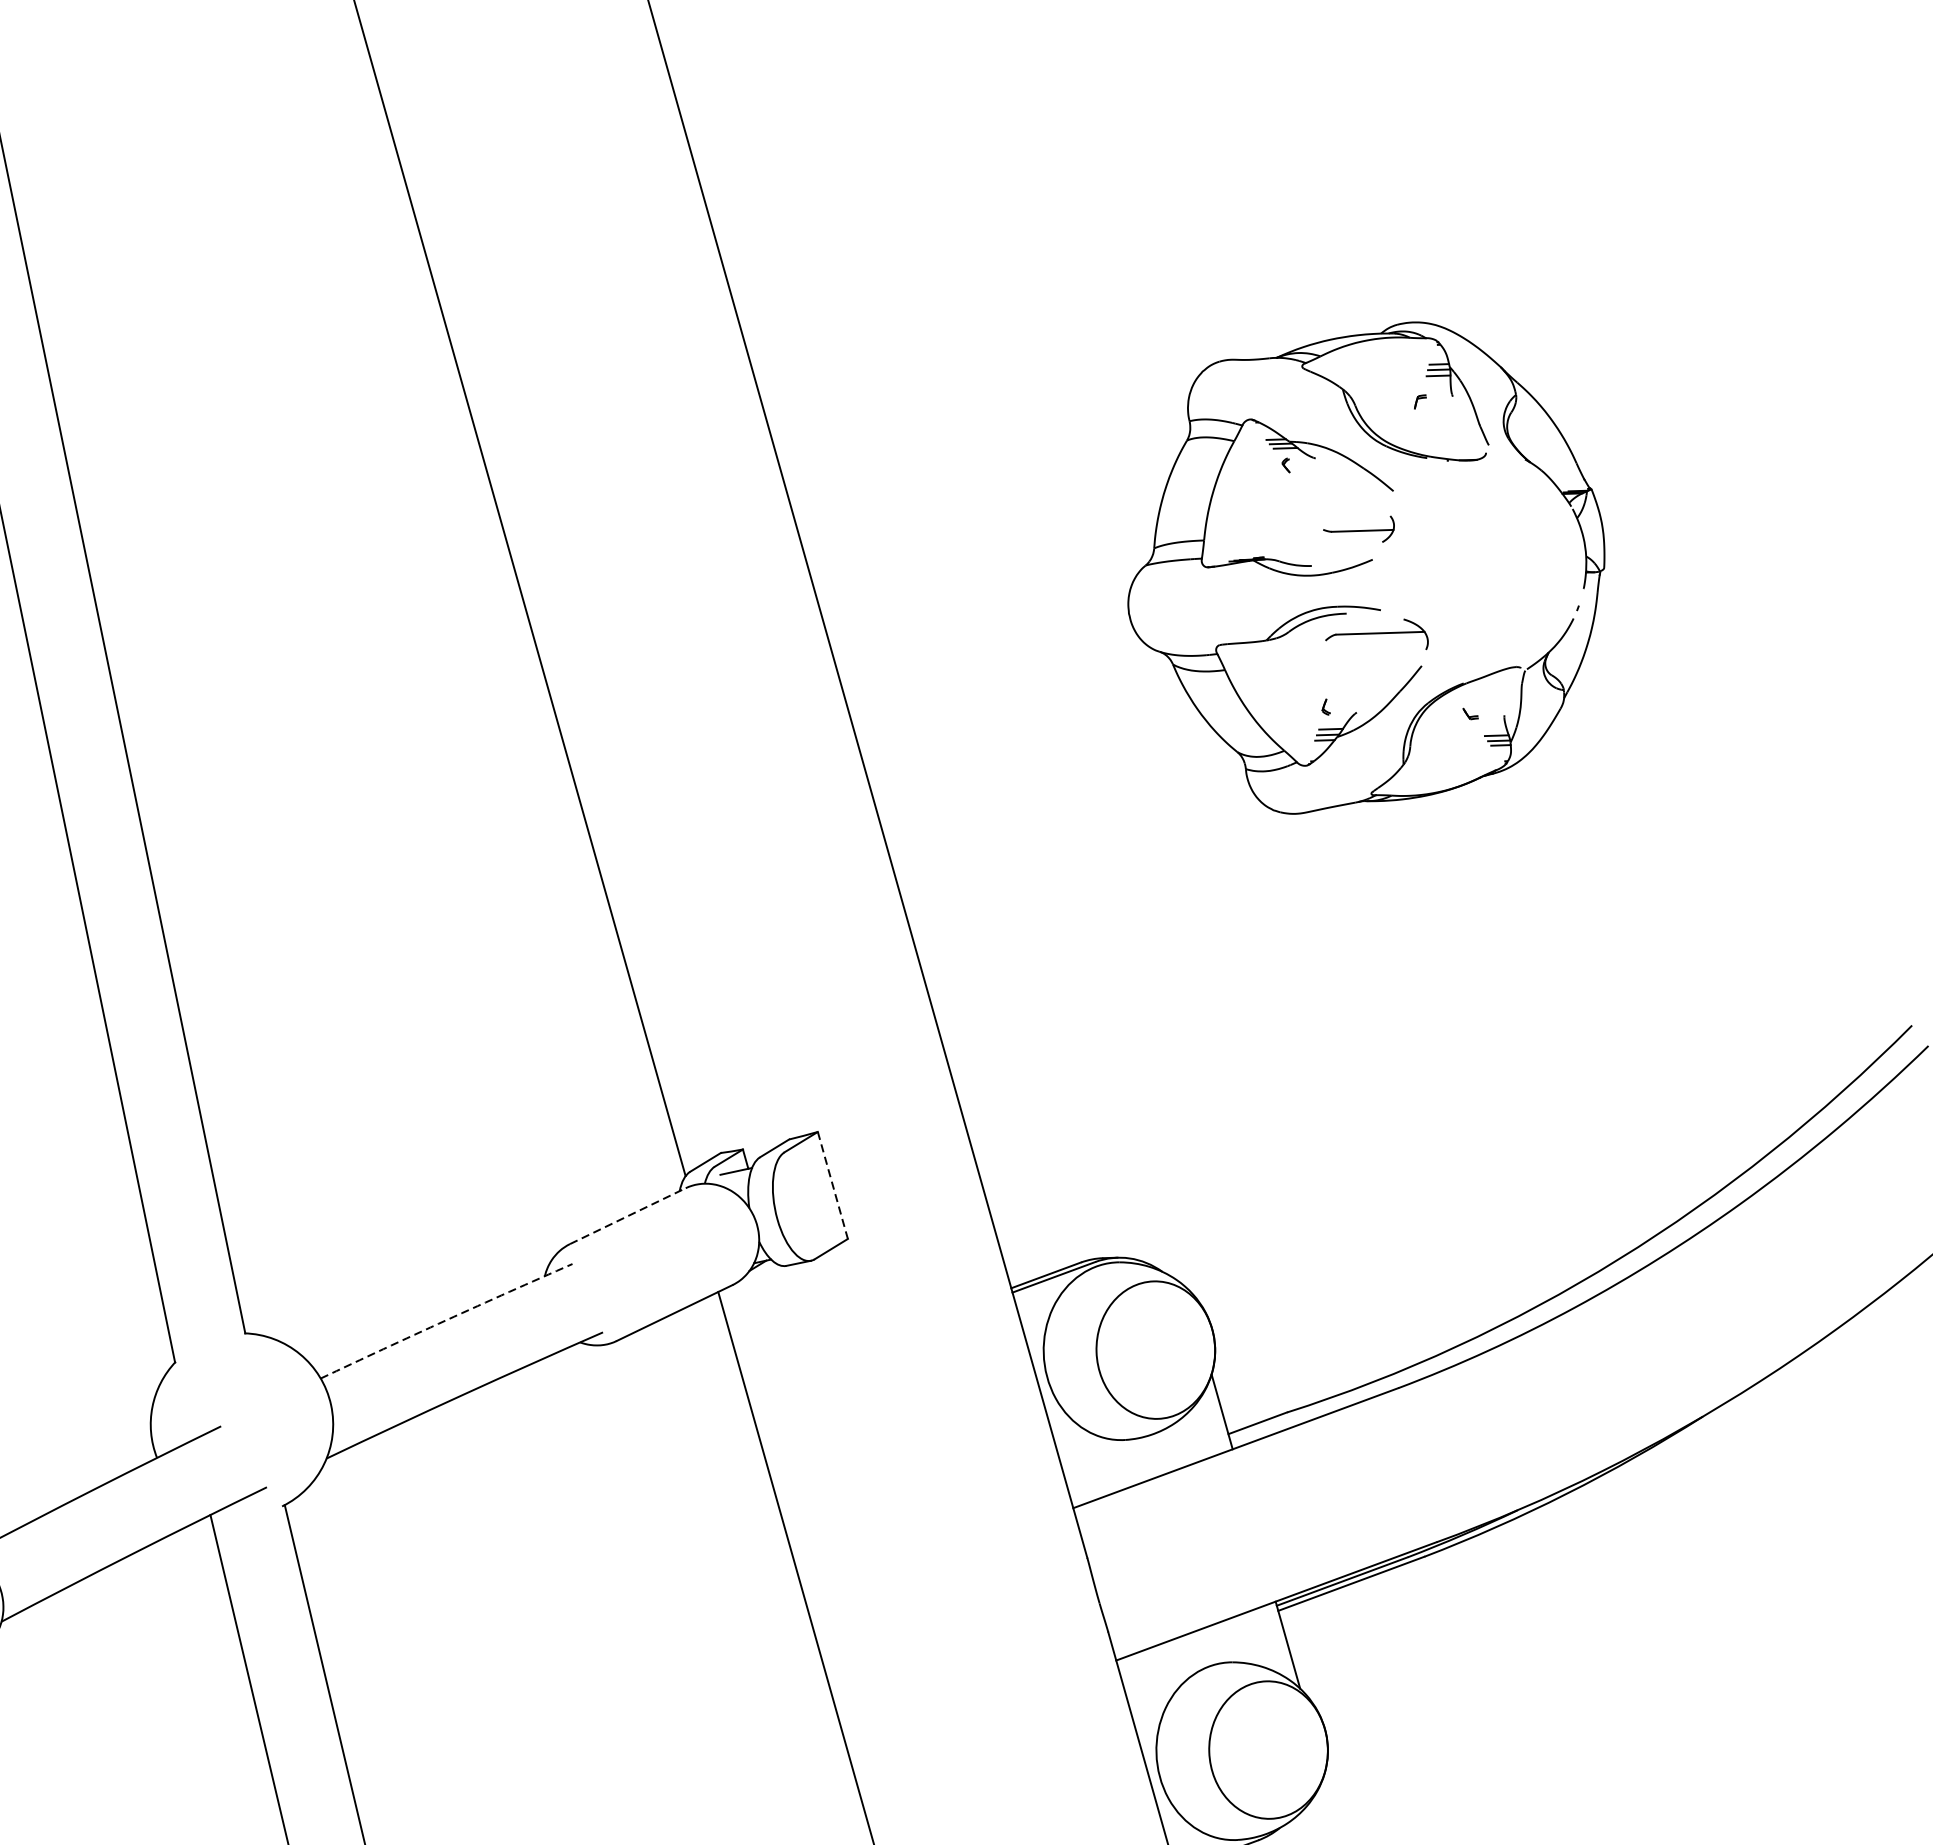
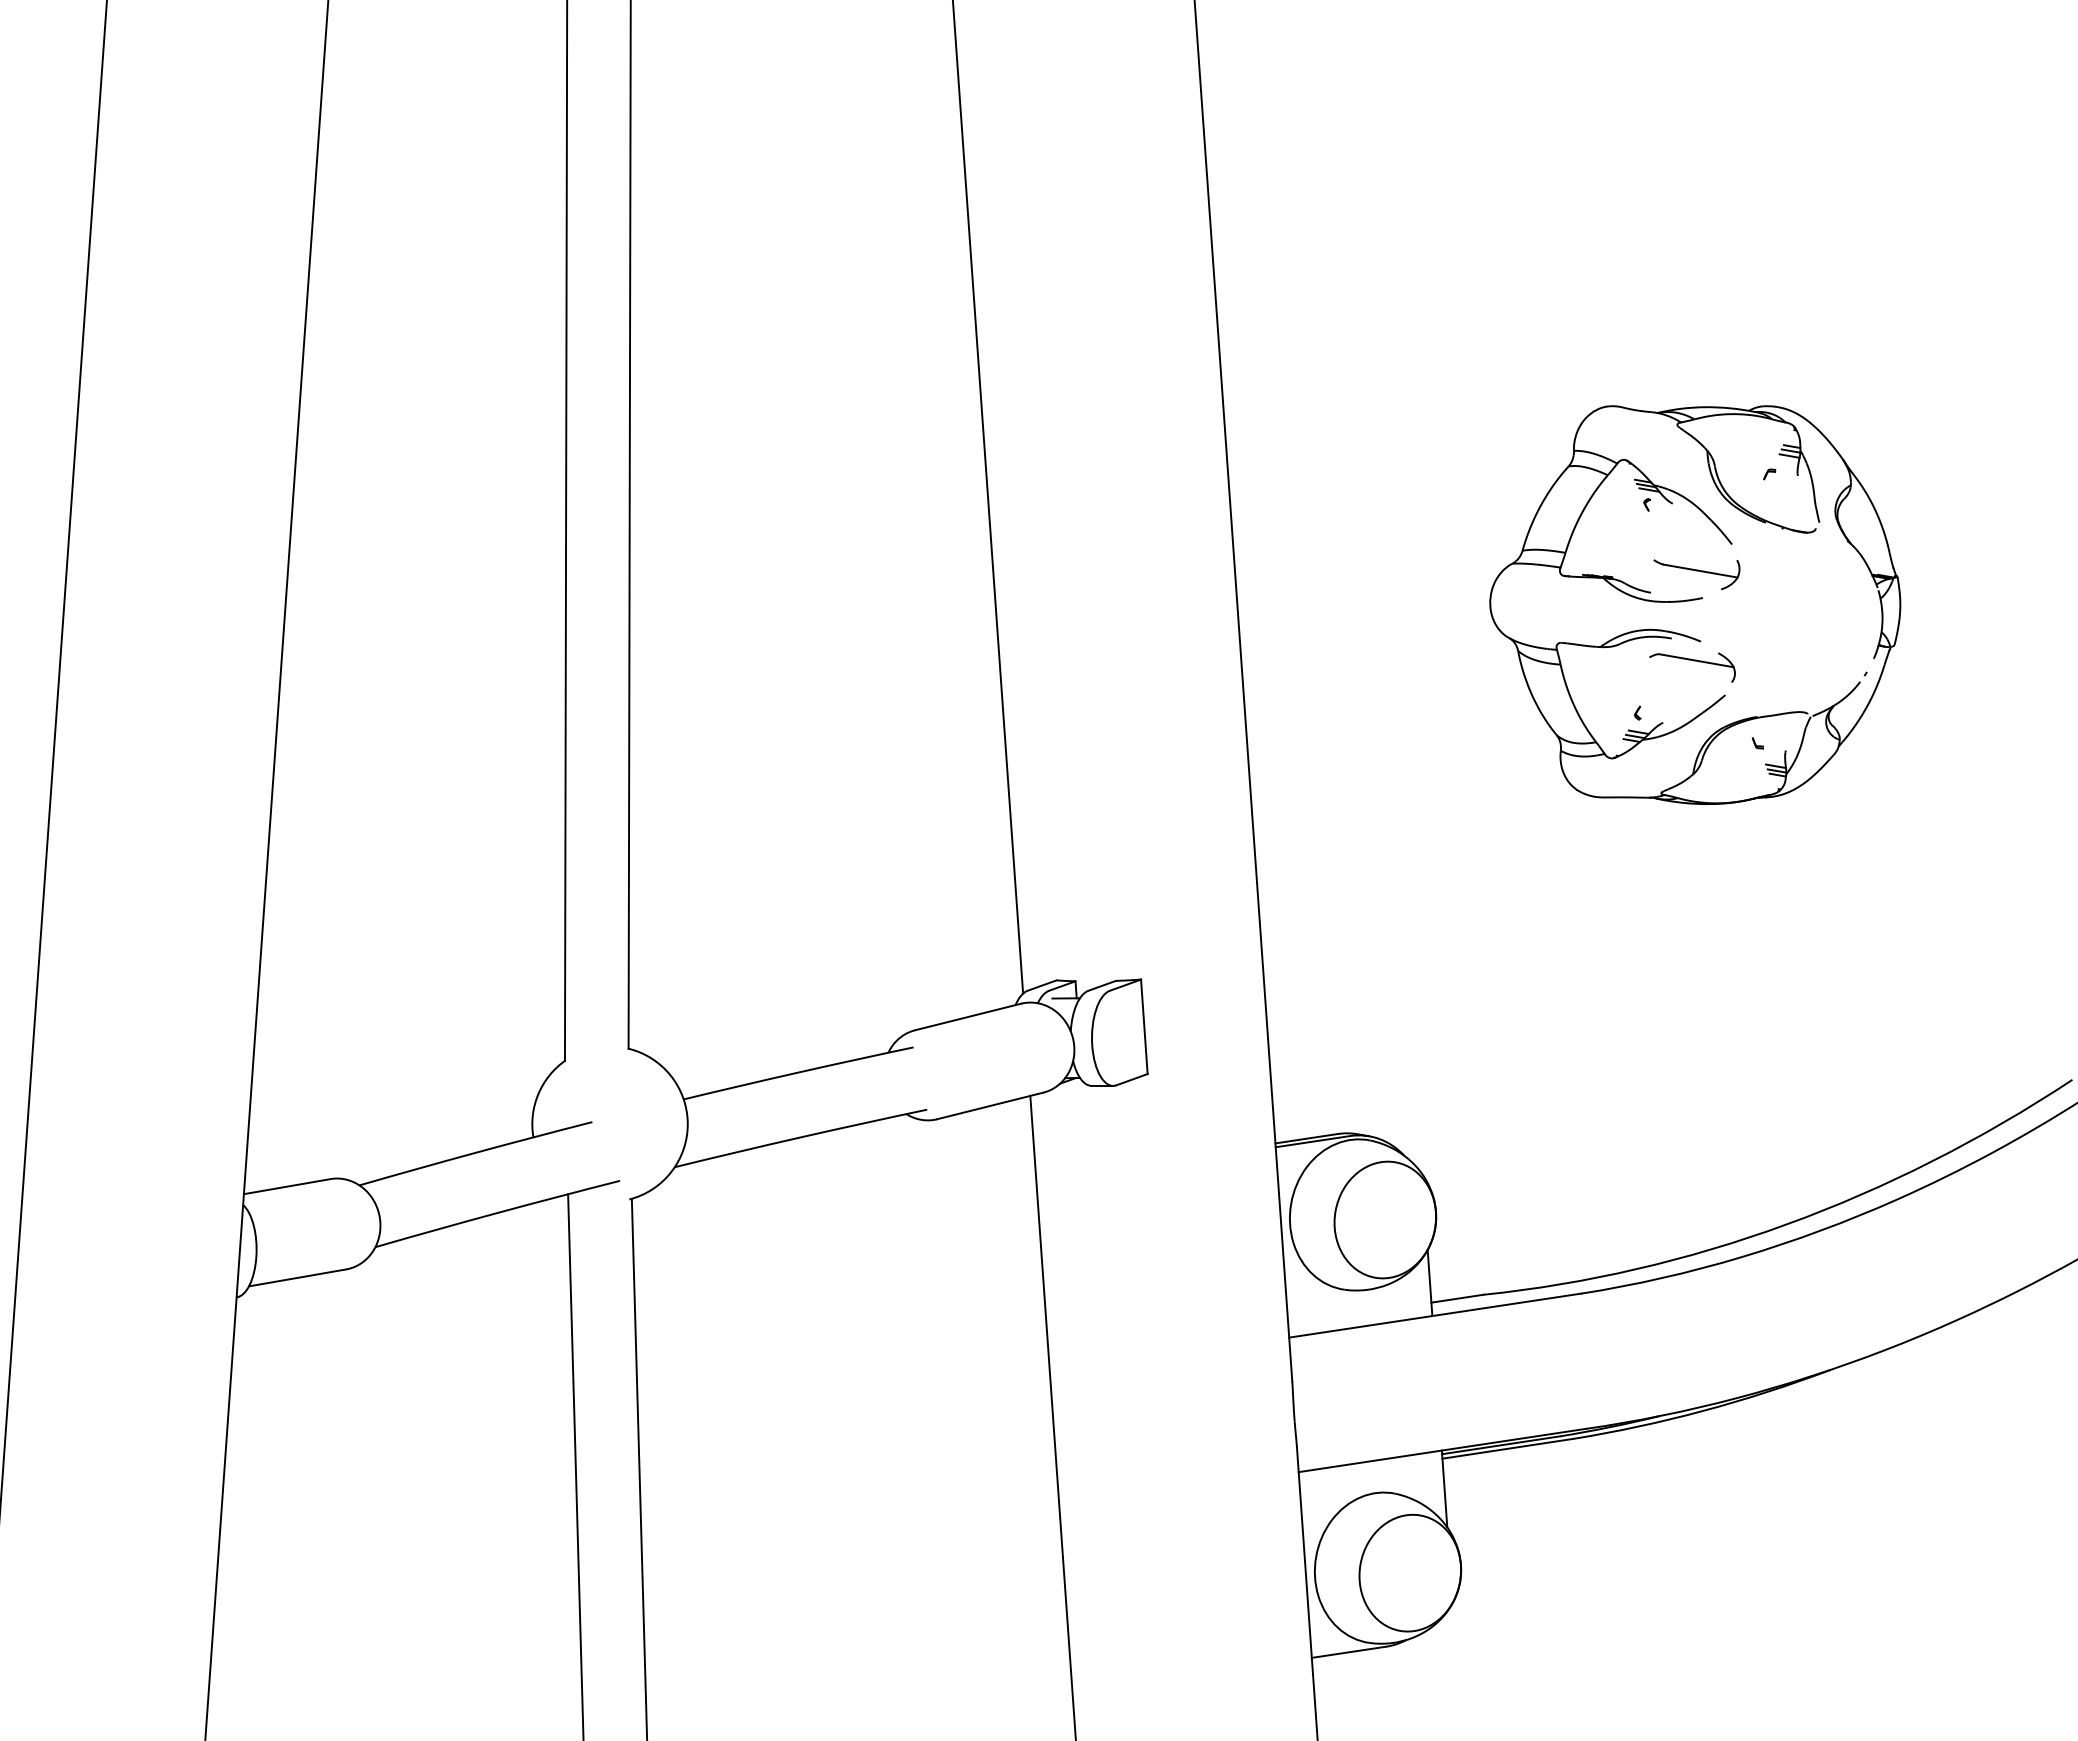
part: (1359, 534) -> (1696, 574), size x1.43
line: (833, 1186) -> (1144, 1027), dashed -> solid
line: (628, 1216) -> (968, 1017), dashed -> solid
line: (446, 1320) -> (798, 1072), dashed -> solid

